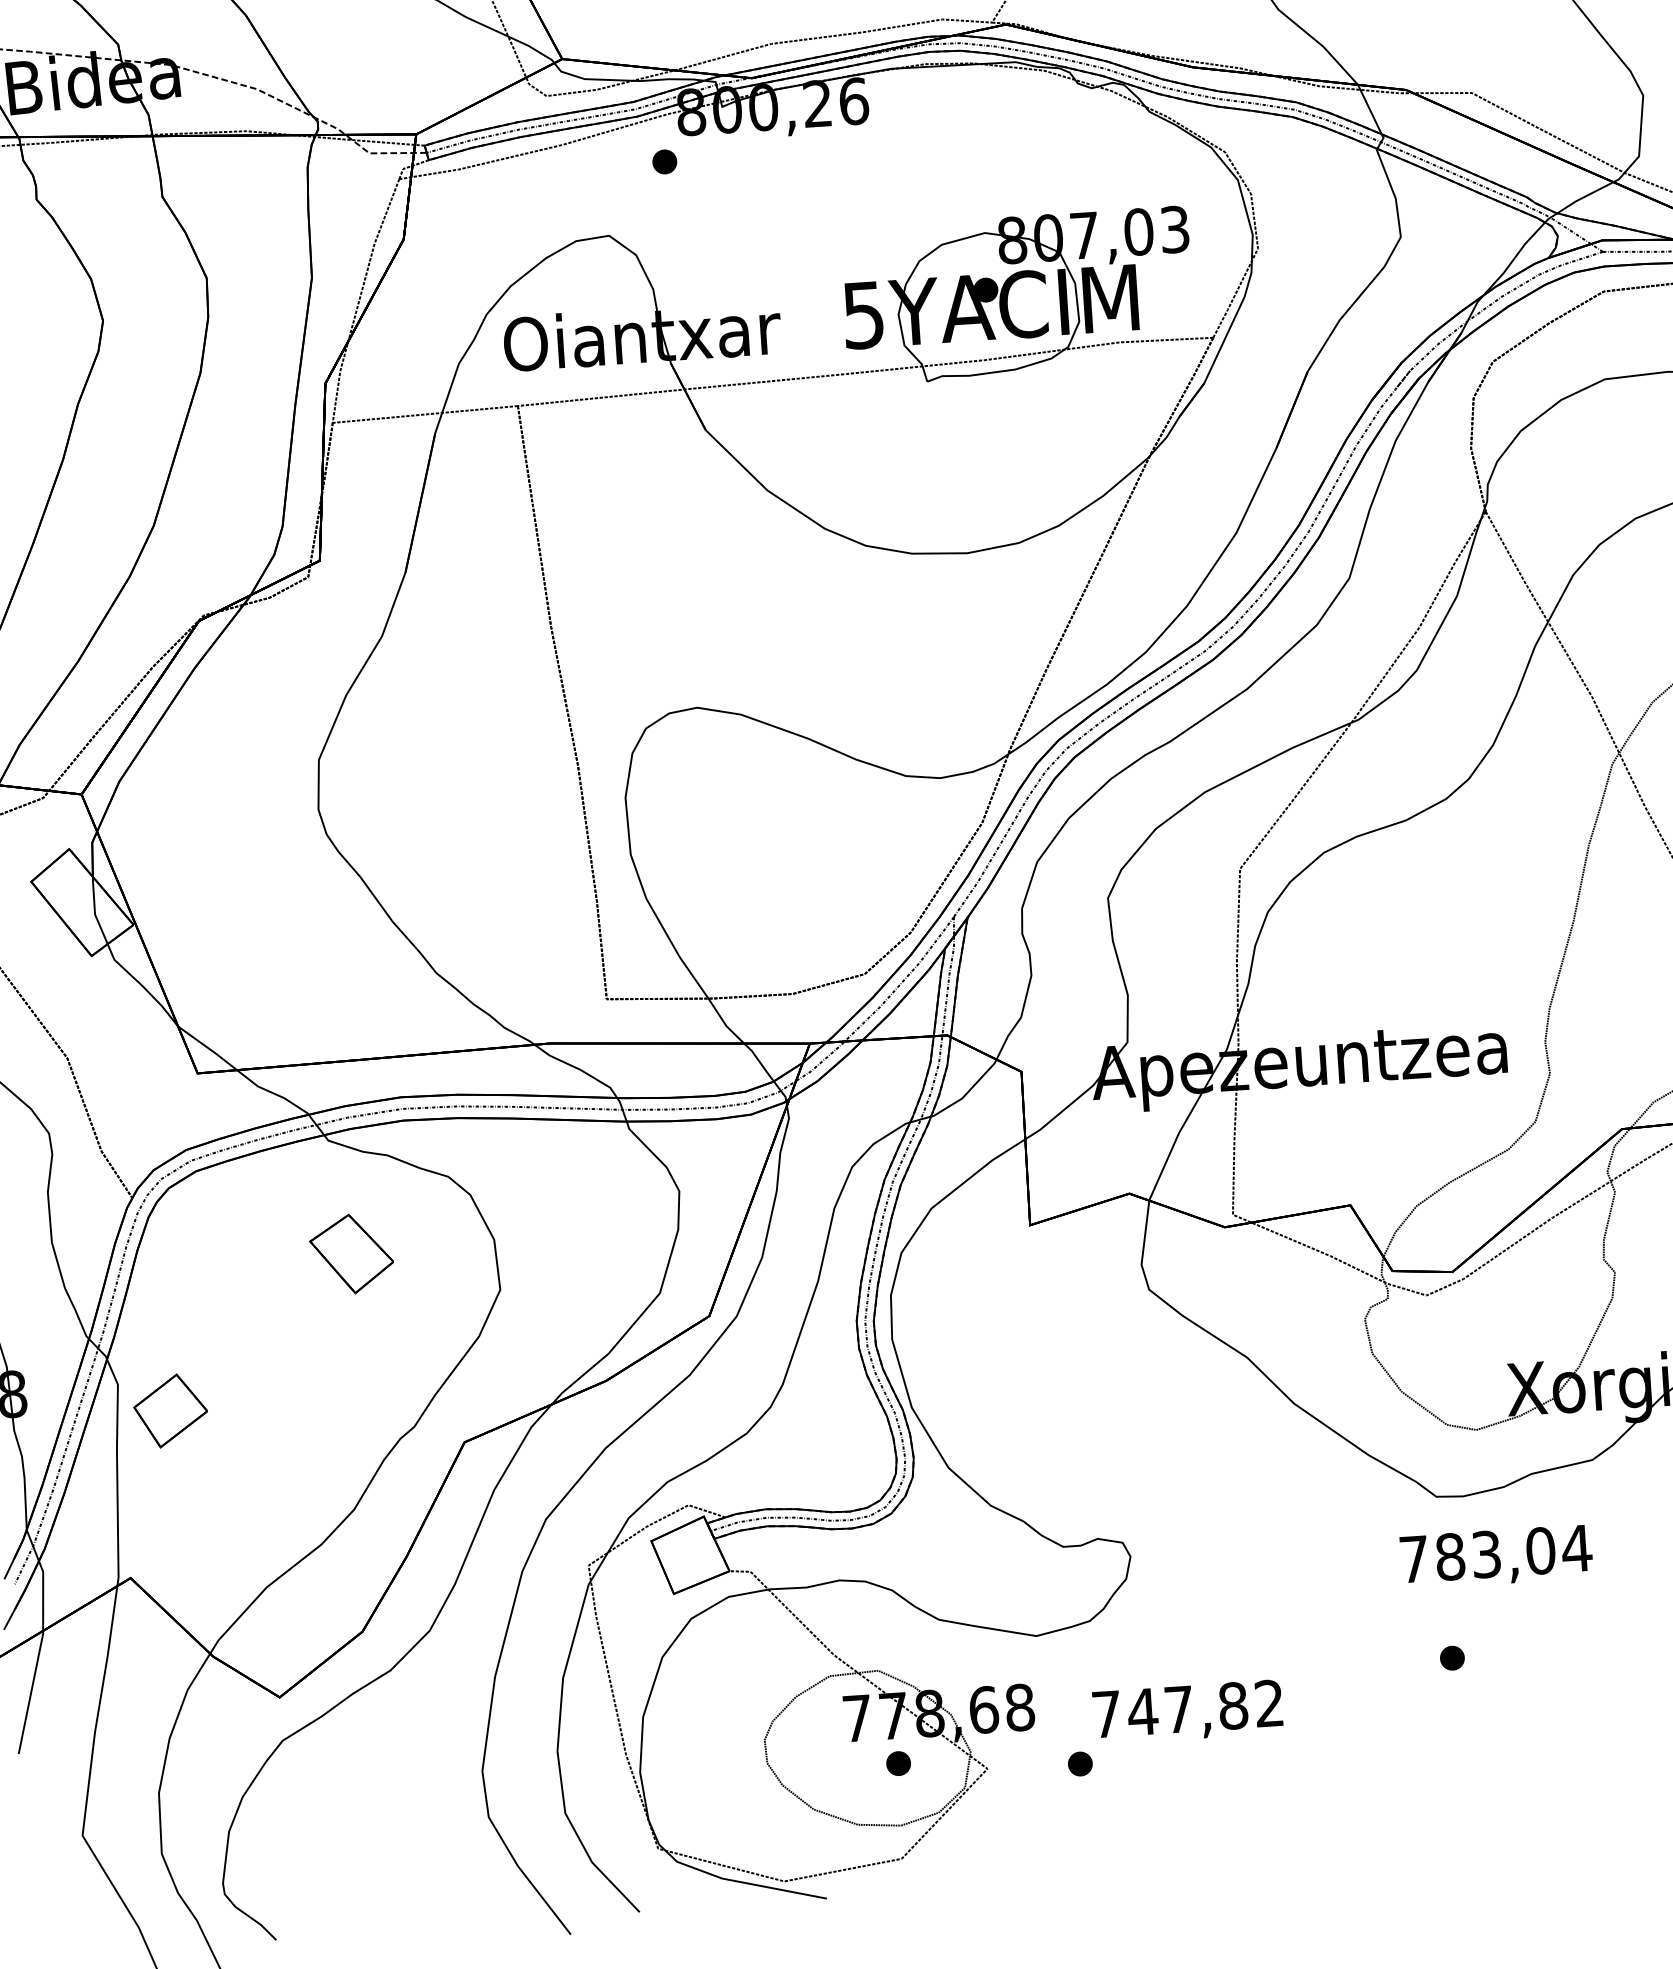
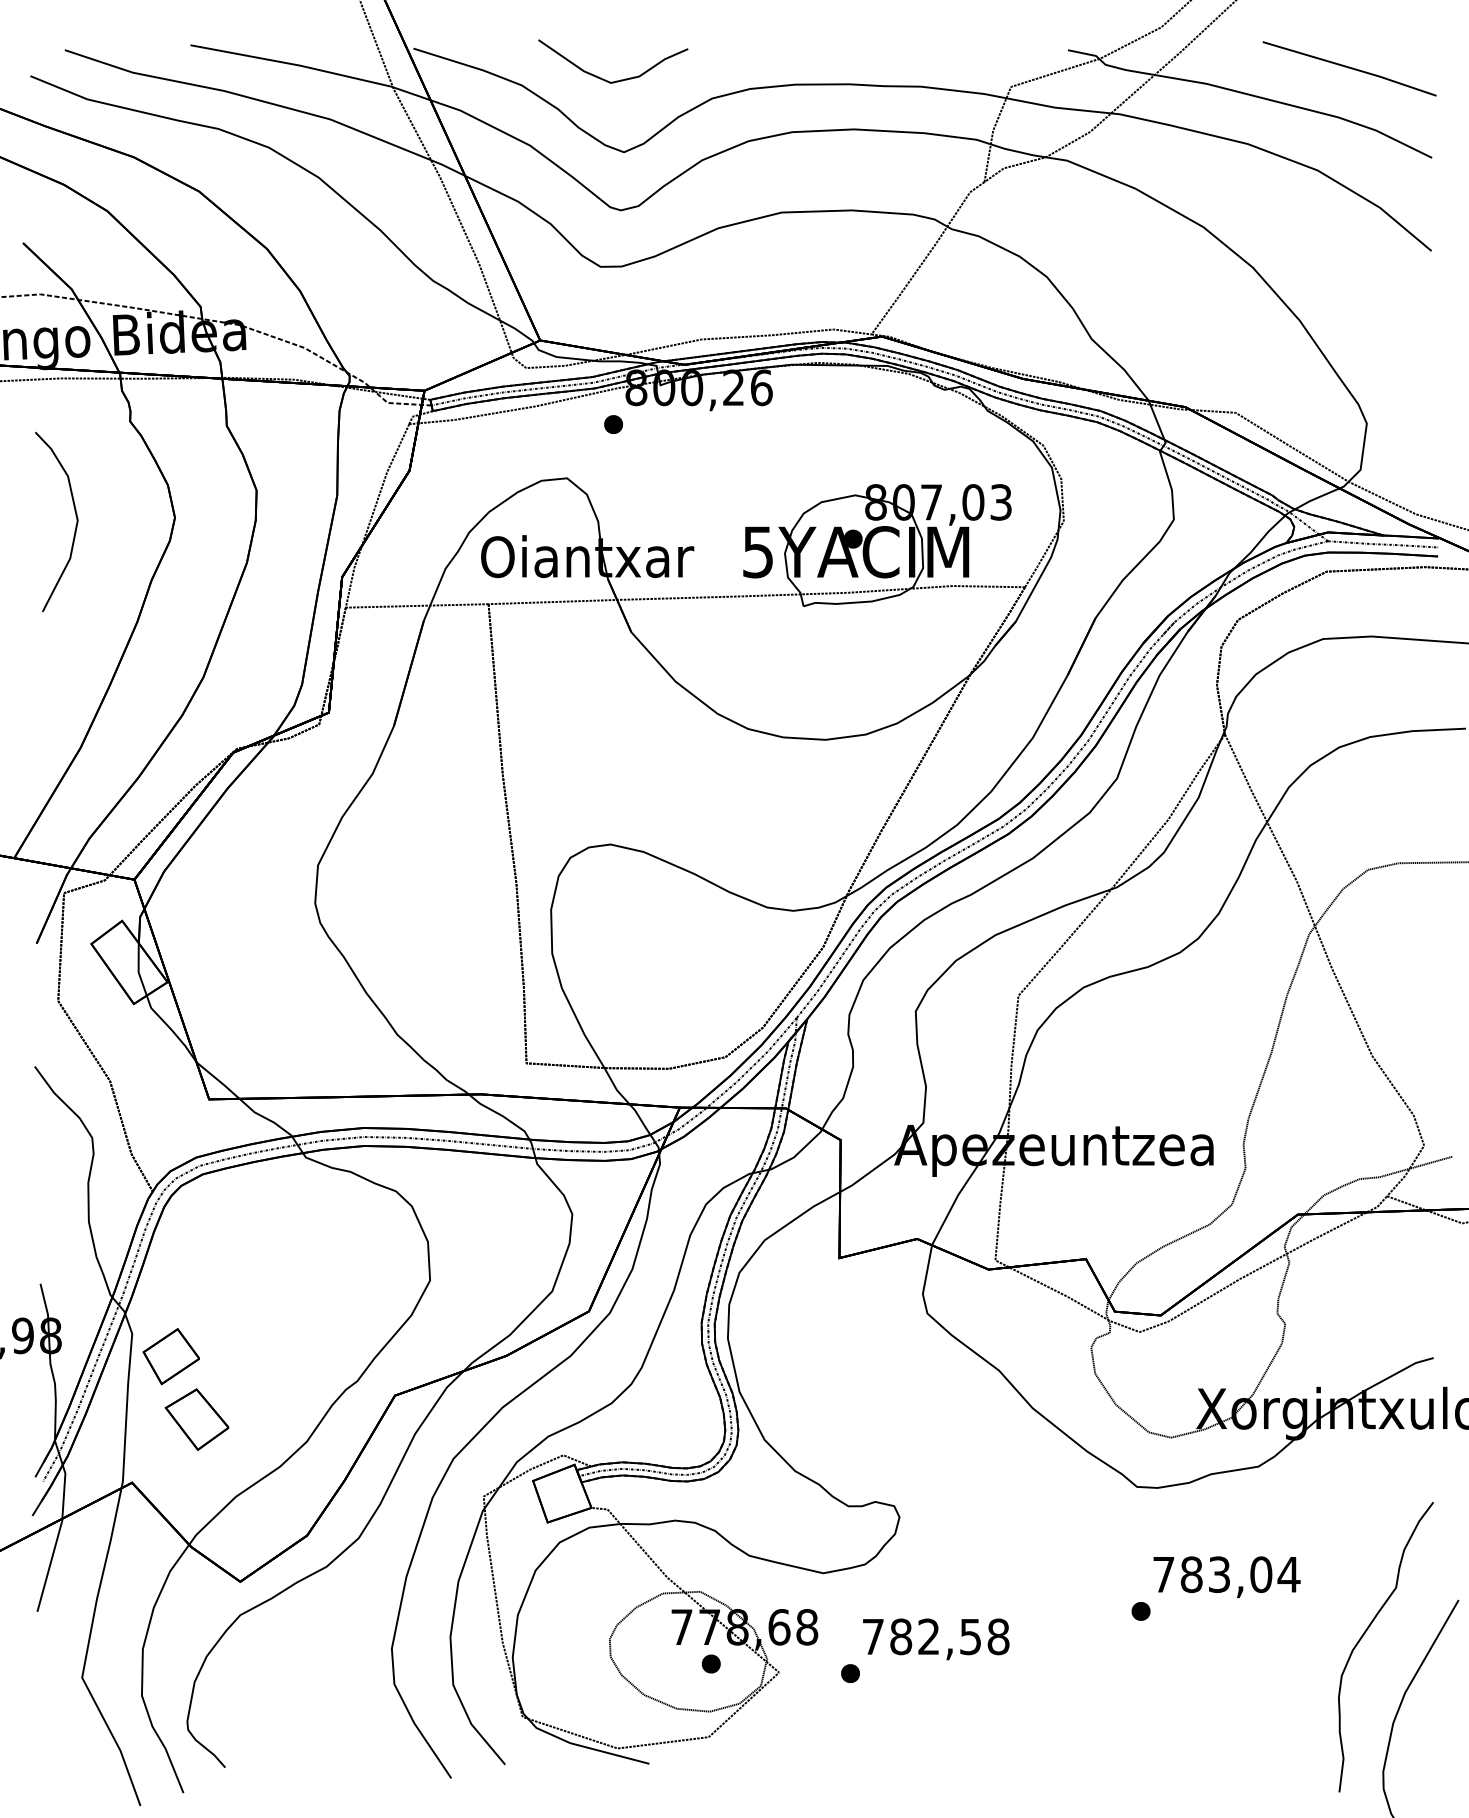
part: (350, 1253) -> (196, 1419), moved
text: (1495, 1556) -> (1226, 1576), moved
text: (1205, 1707) -> (949, 1636), 747,82 -> 782,58

